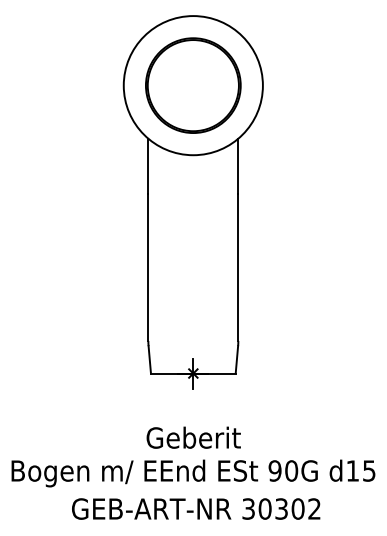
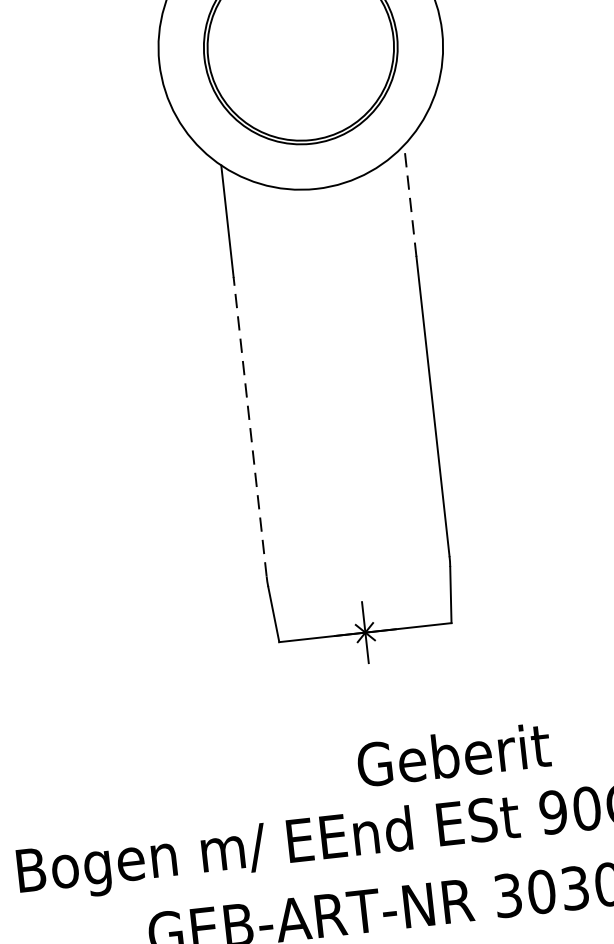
line: (238, 165) -> (410, 199), solid -> dashed
line: (148, 267) -> (250, 427), solid -> dashed
text: (193, 437) -> (453, 754), moved

